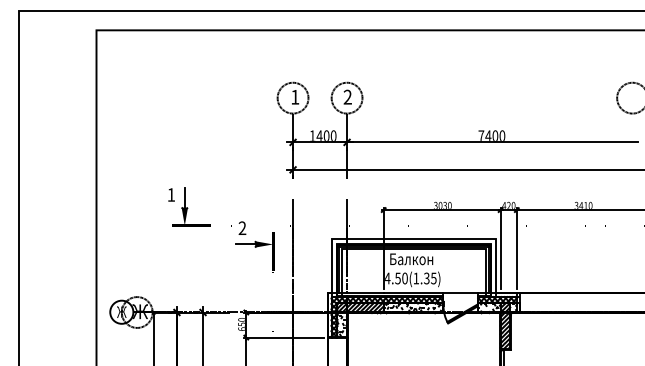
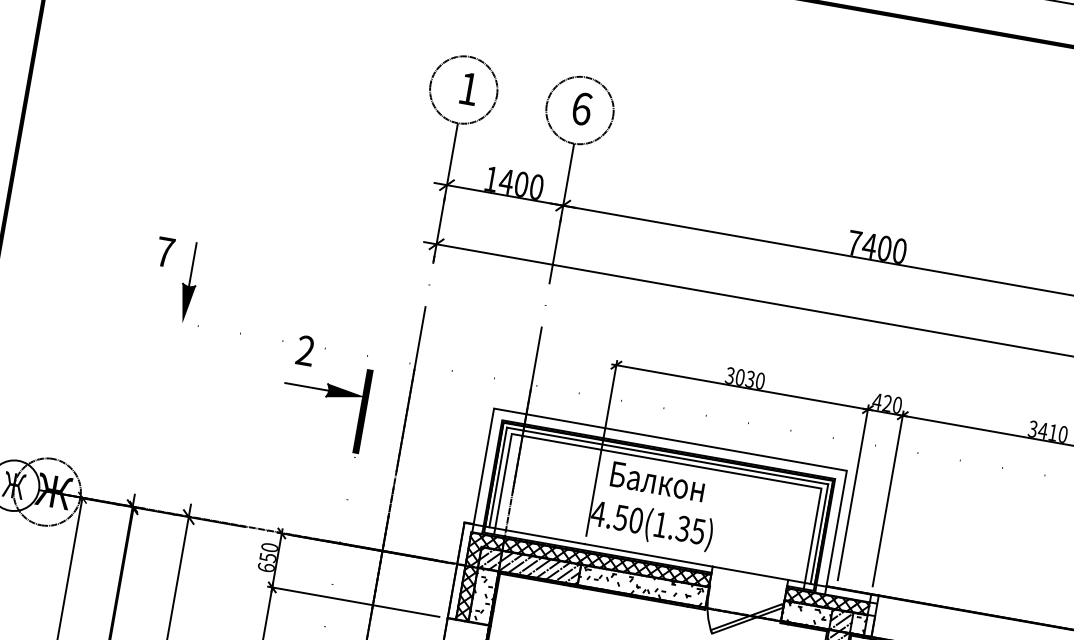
text: (347, 96) -> (581, 107), 2 -> 6
text: (171, 194) -> (165, 251), 1 -> 7
fill: (191, 225) -> (196, 325), removed

